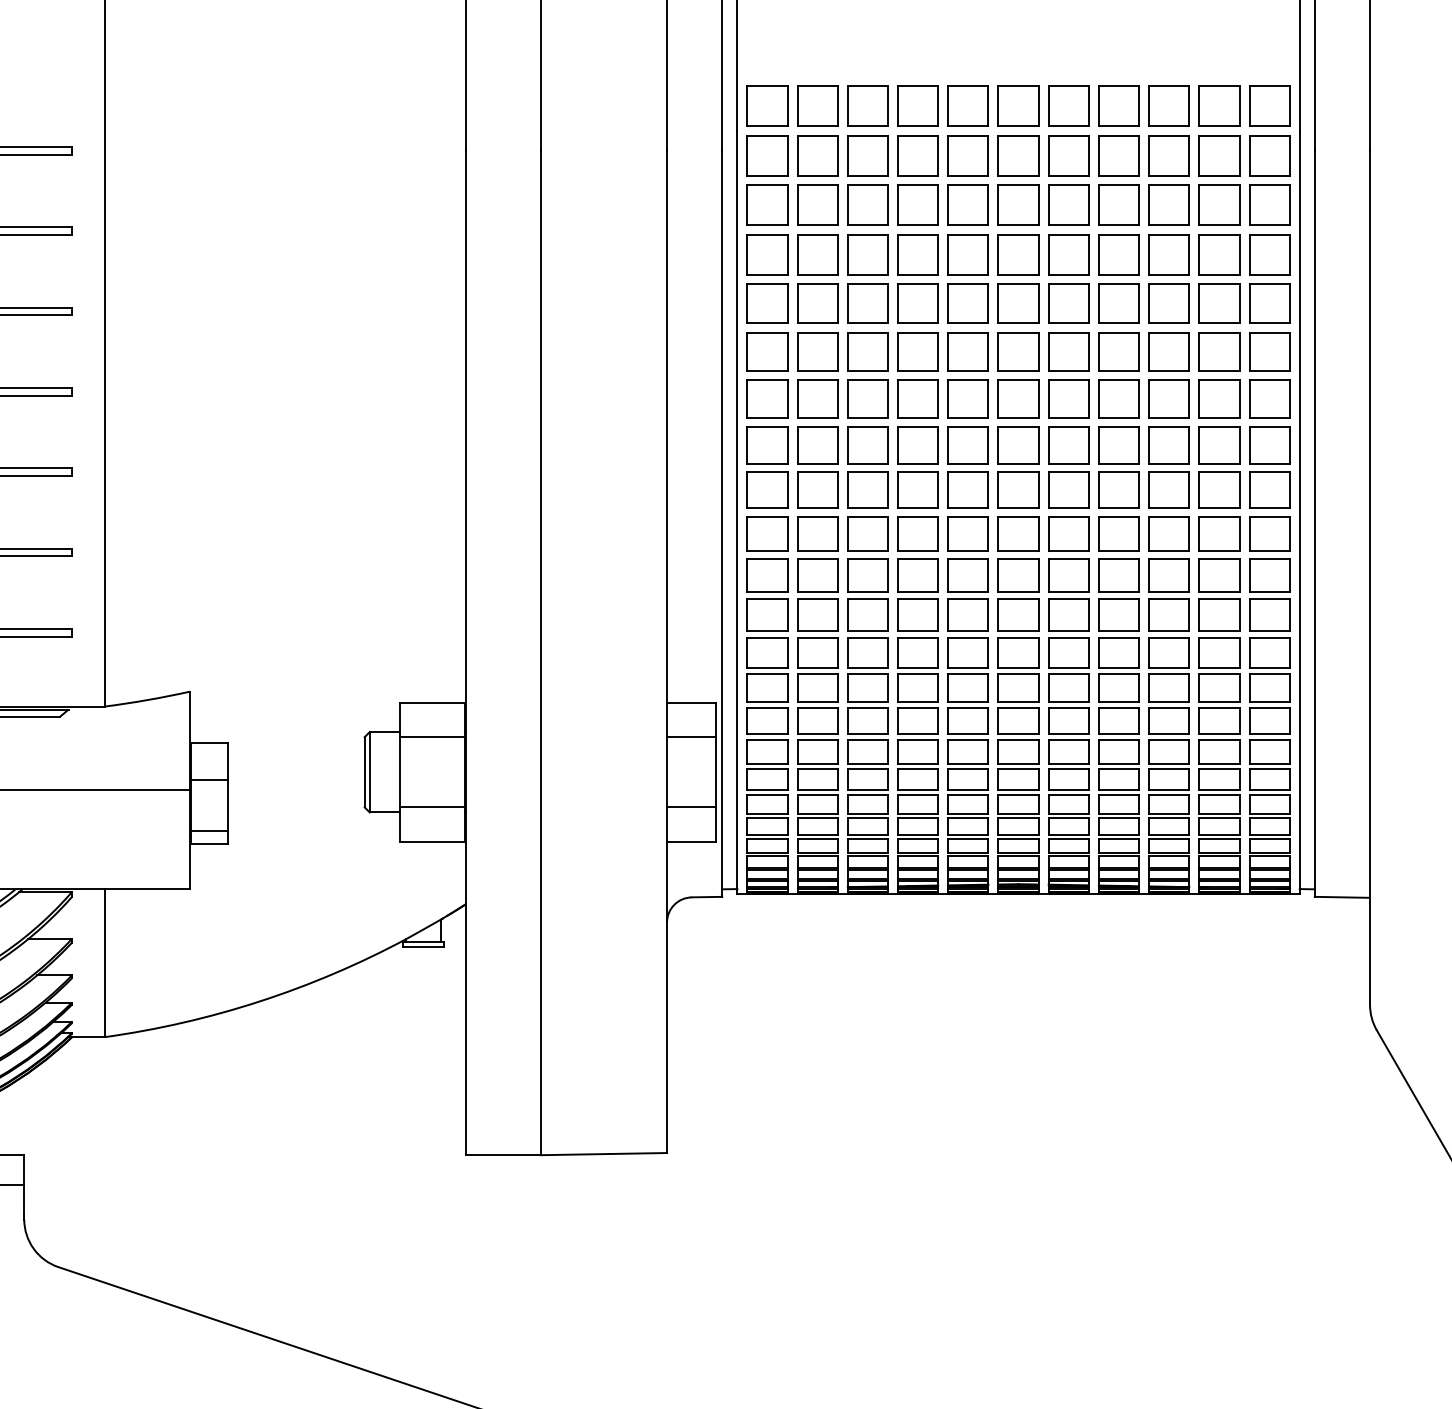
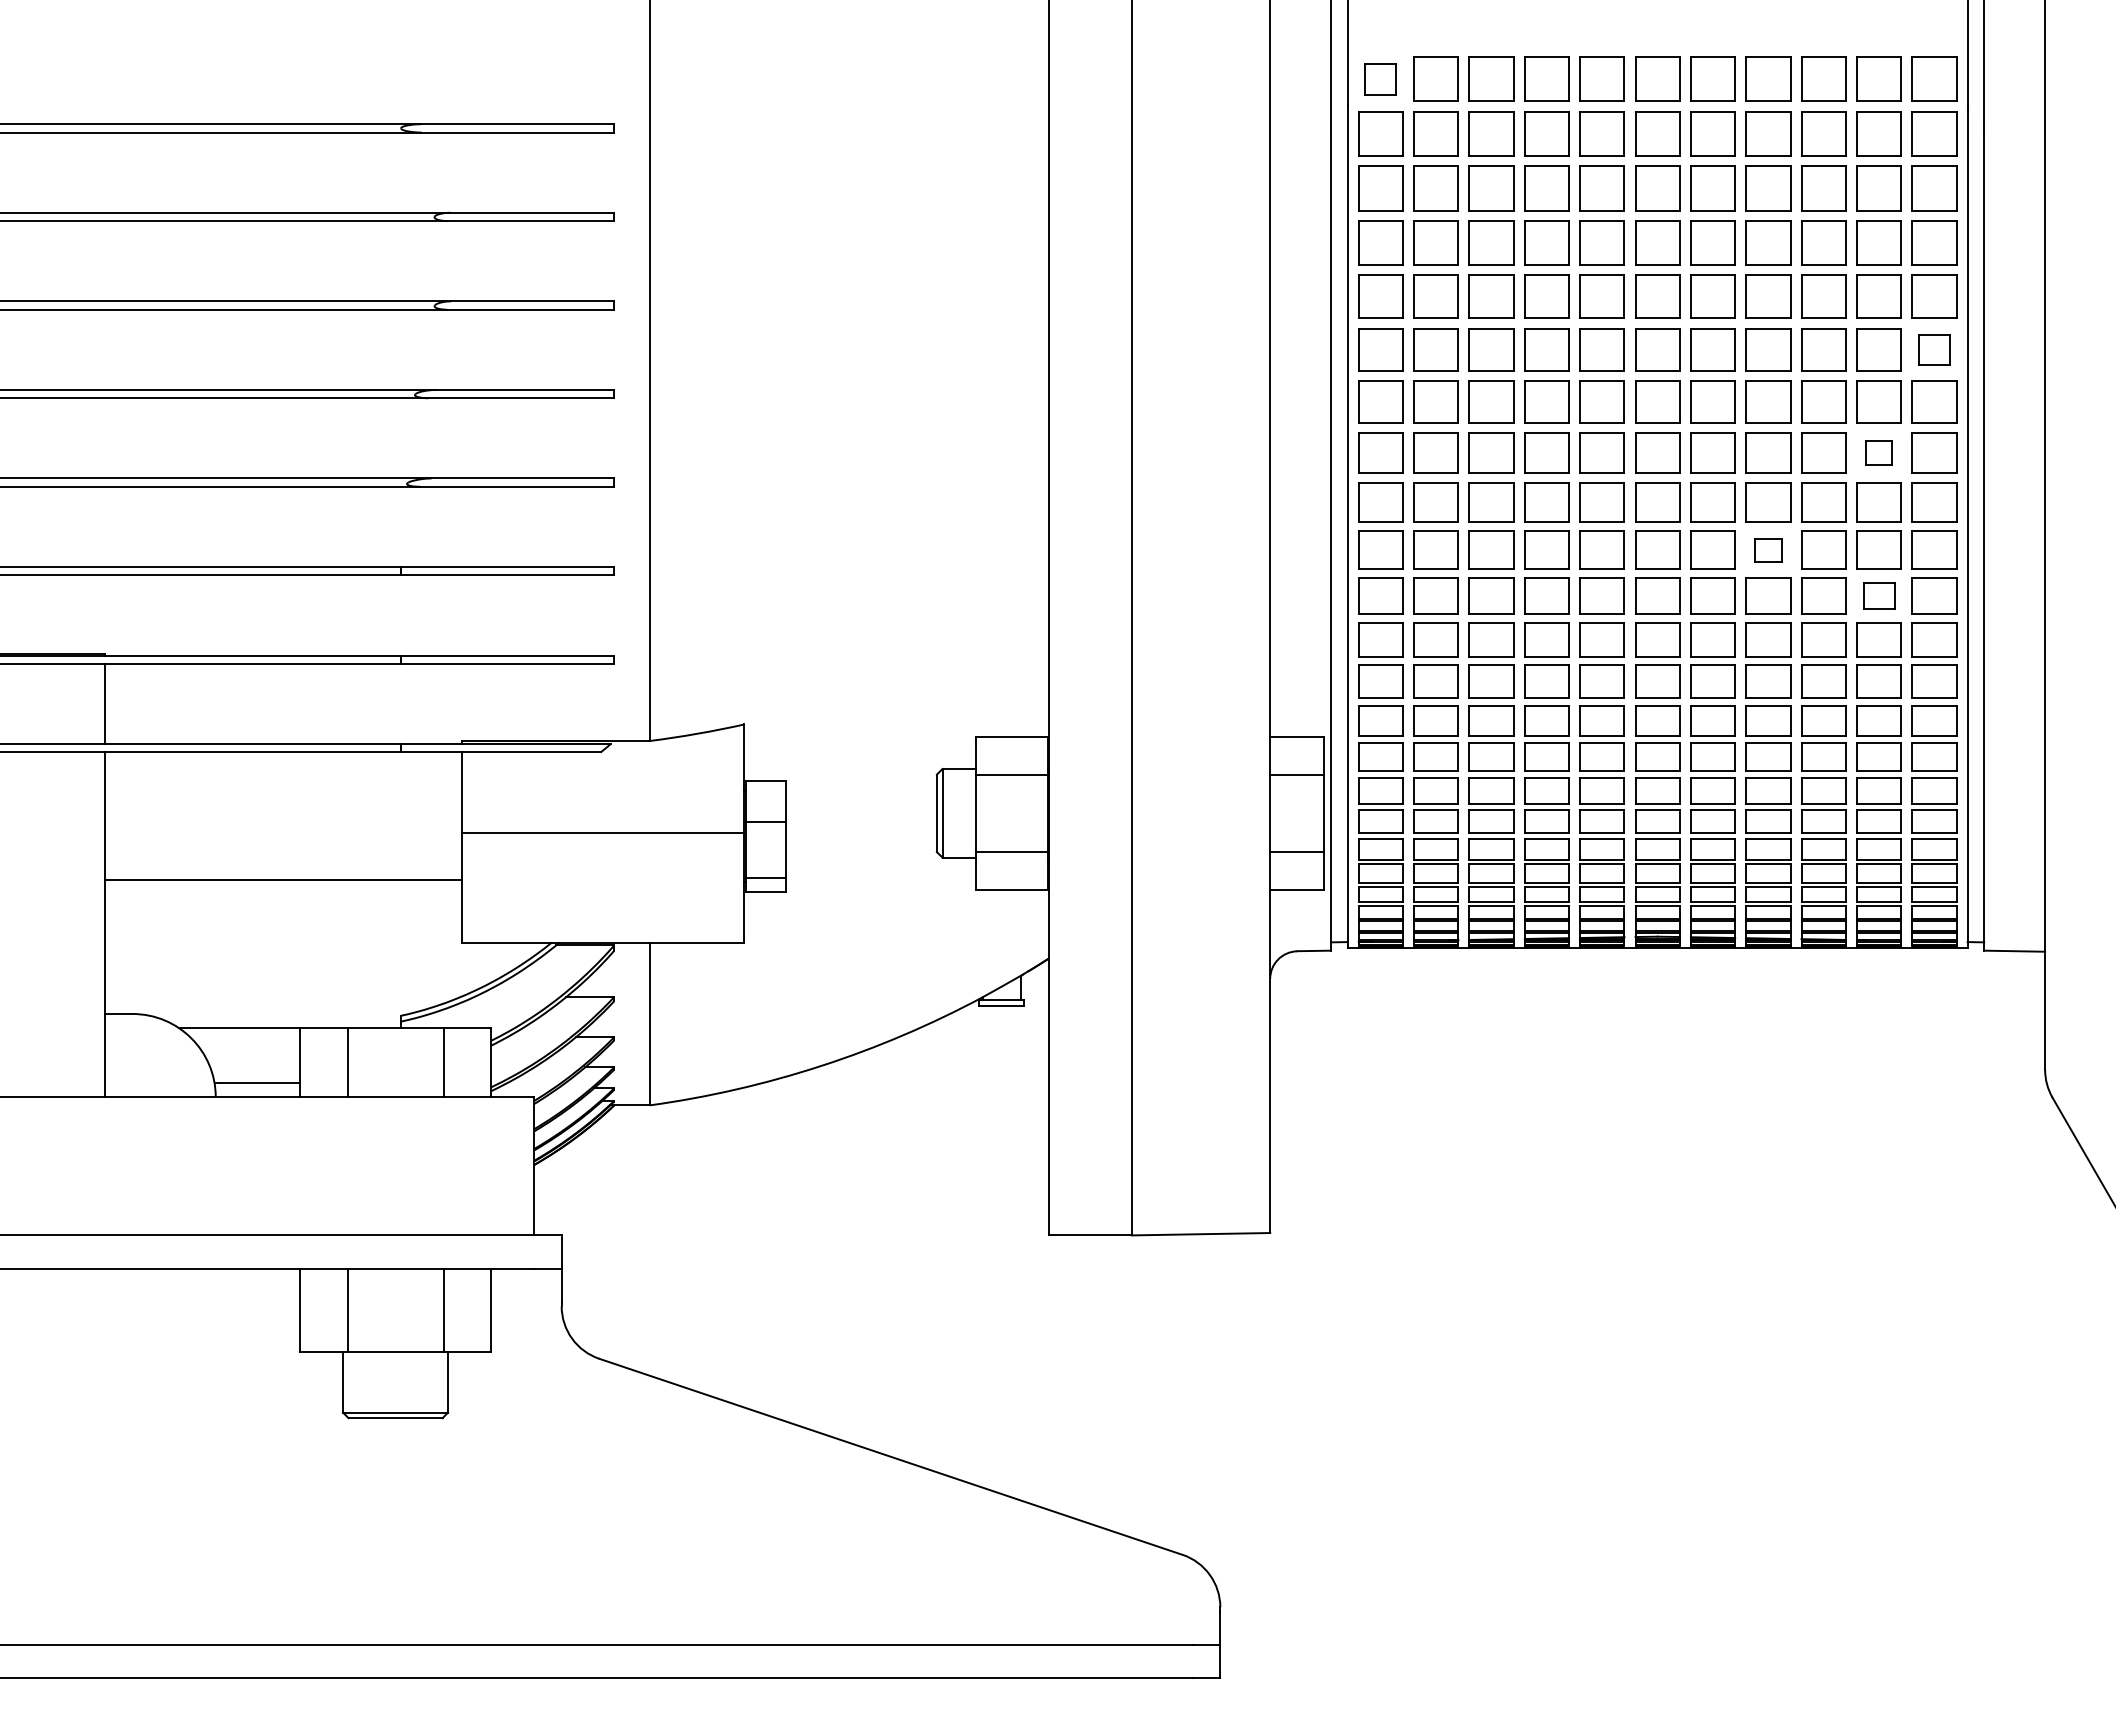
part: (767, 105) -> (1380, 78), size x0.7
part: (1269, 351) -> (1934, 349), size x0.7
part: (1218, 444) -> (1878, 452), size x0.6
part: (1119, 532) -> (1768, 549), size x0.6
part: (1218, 574) -> (1878, 595), size x0.7

